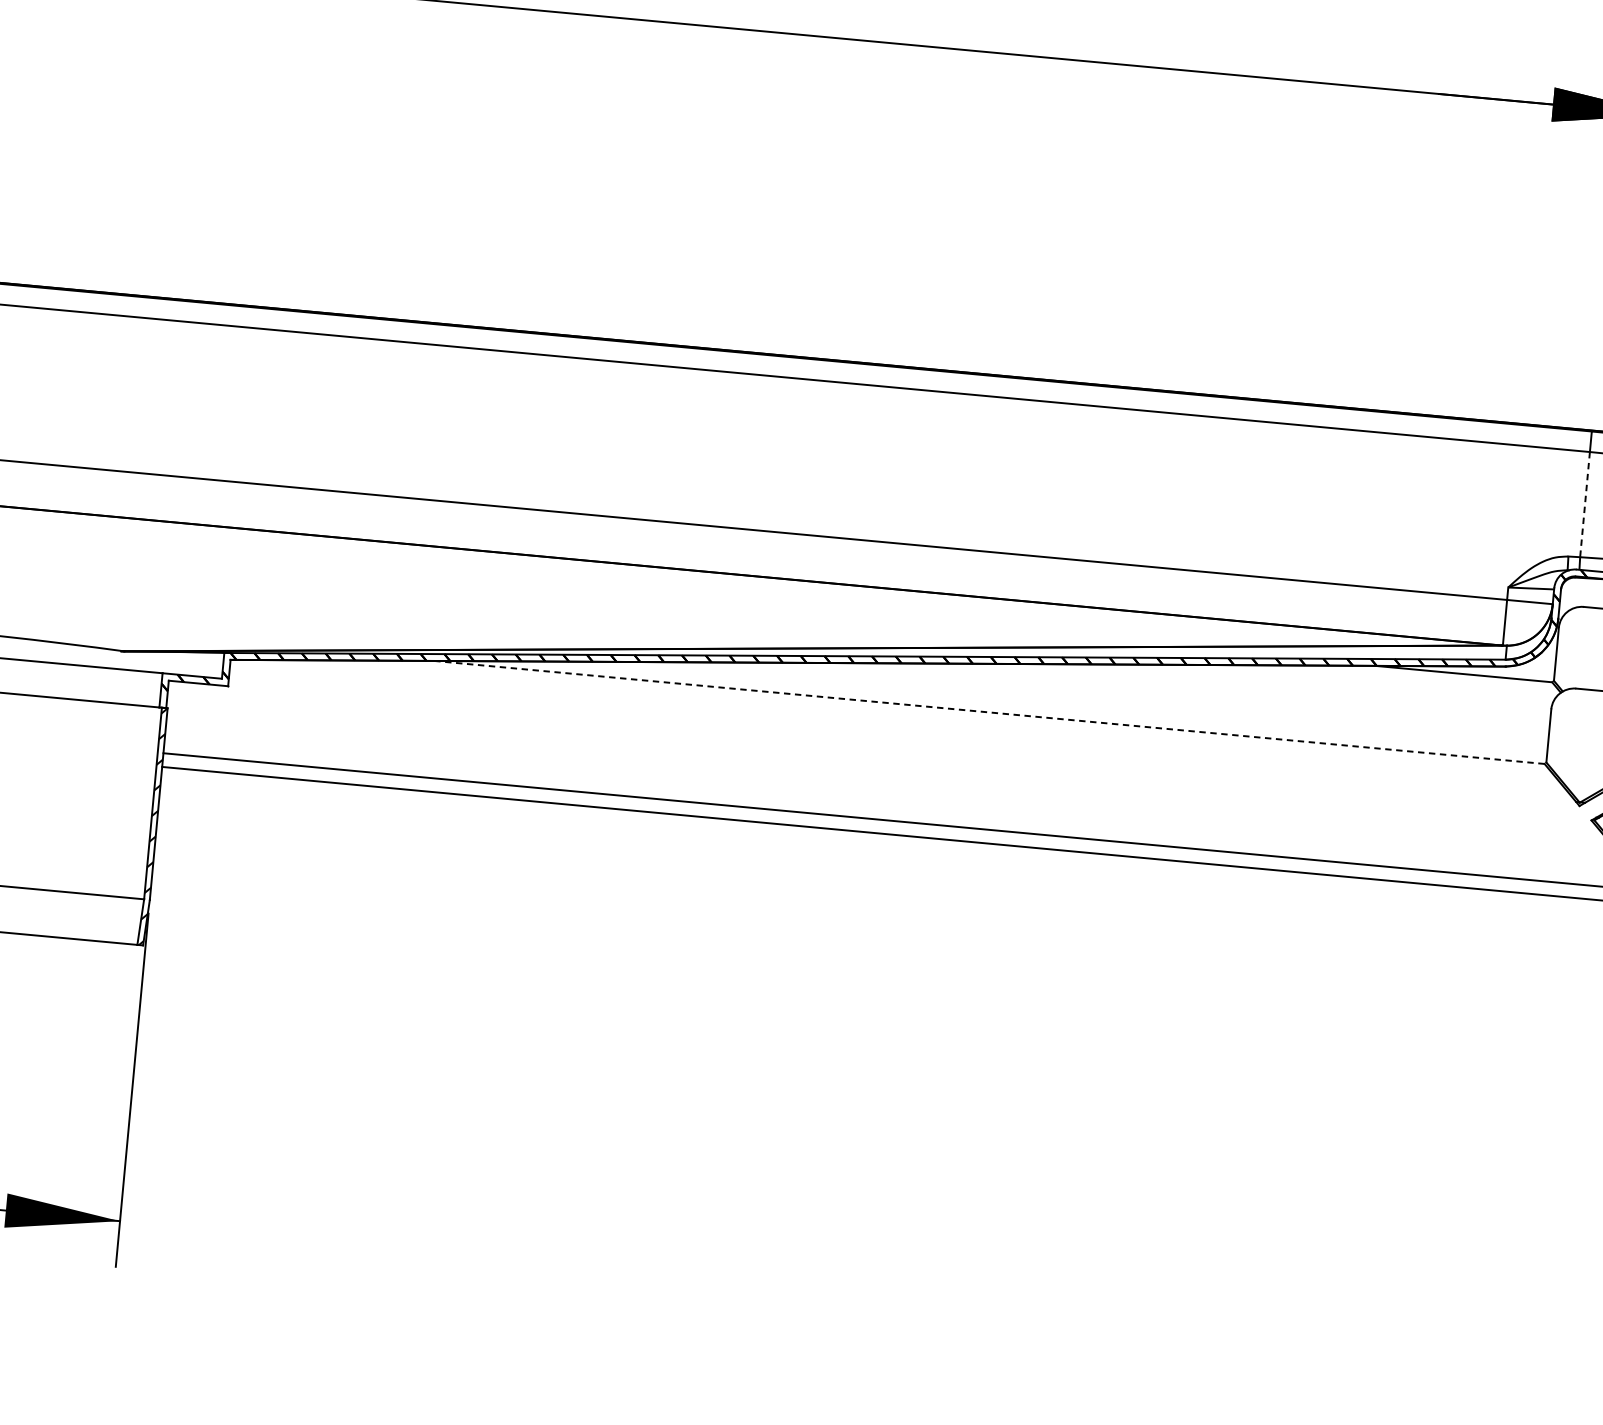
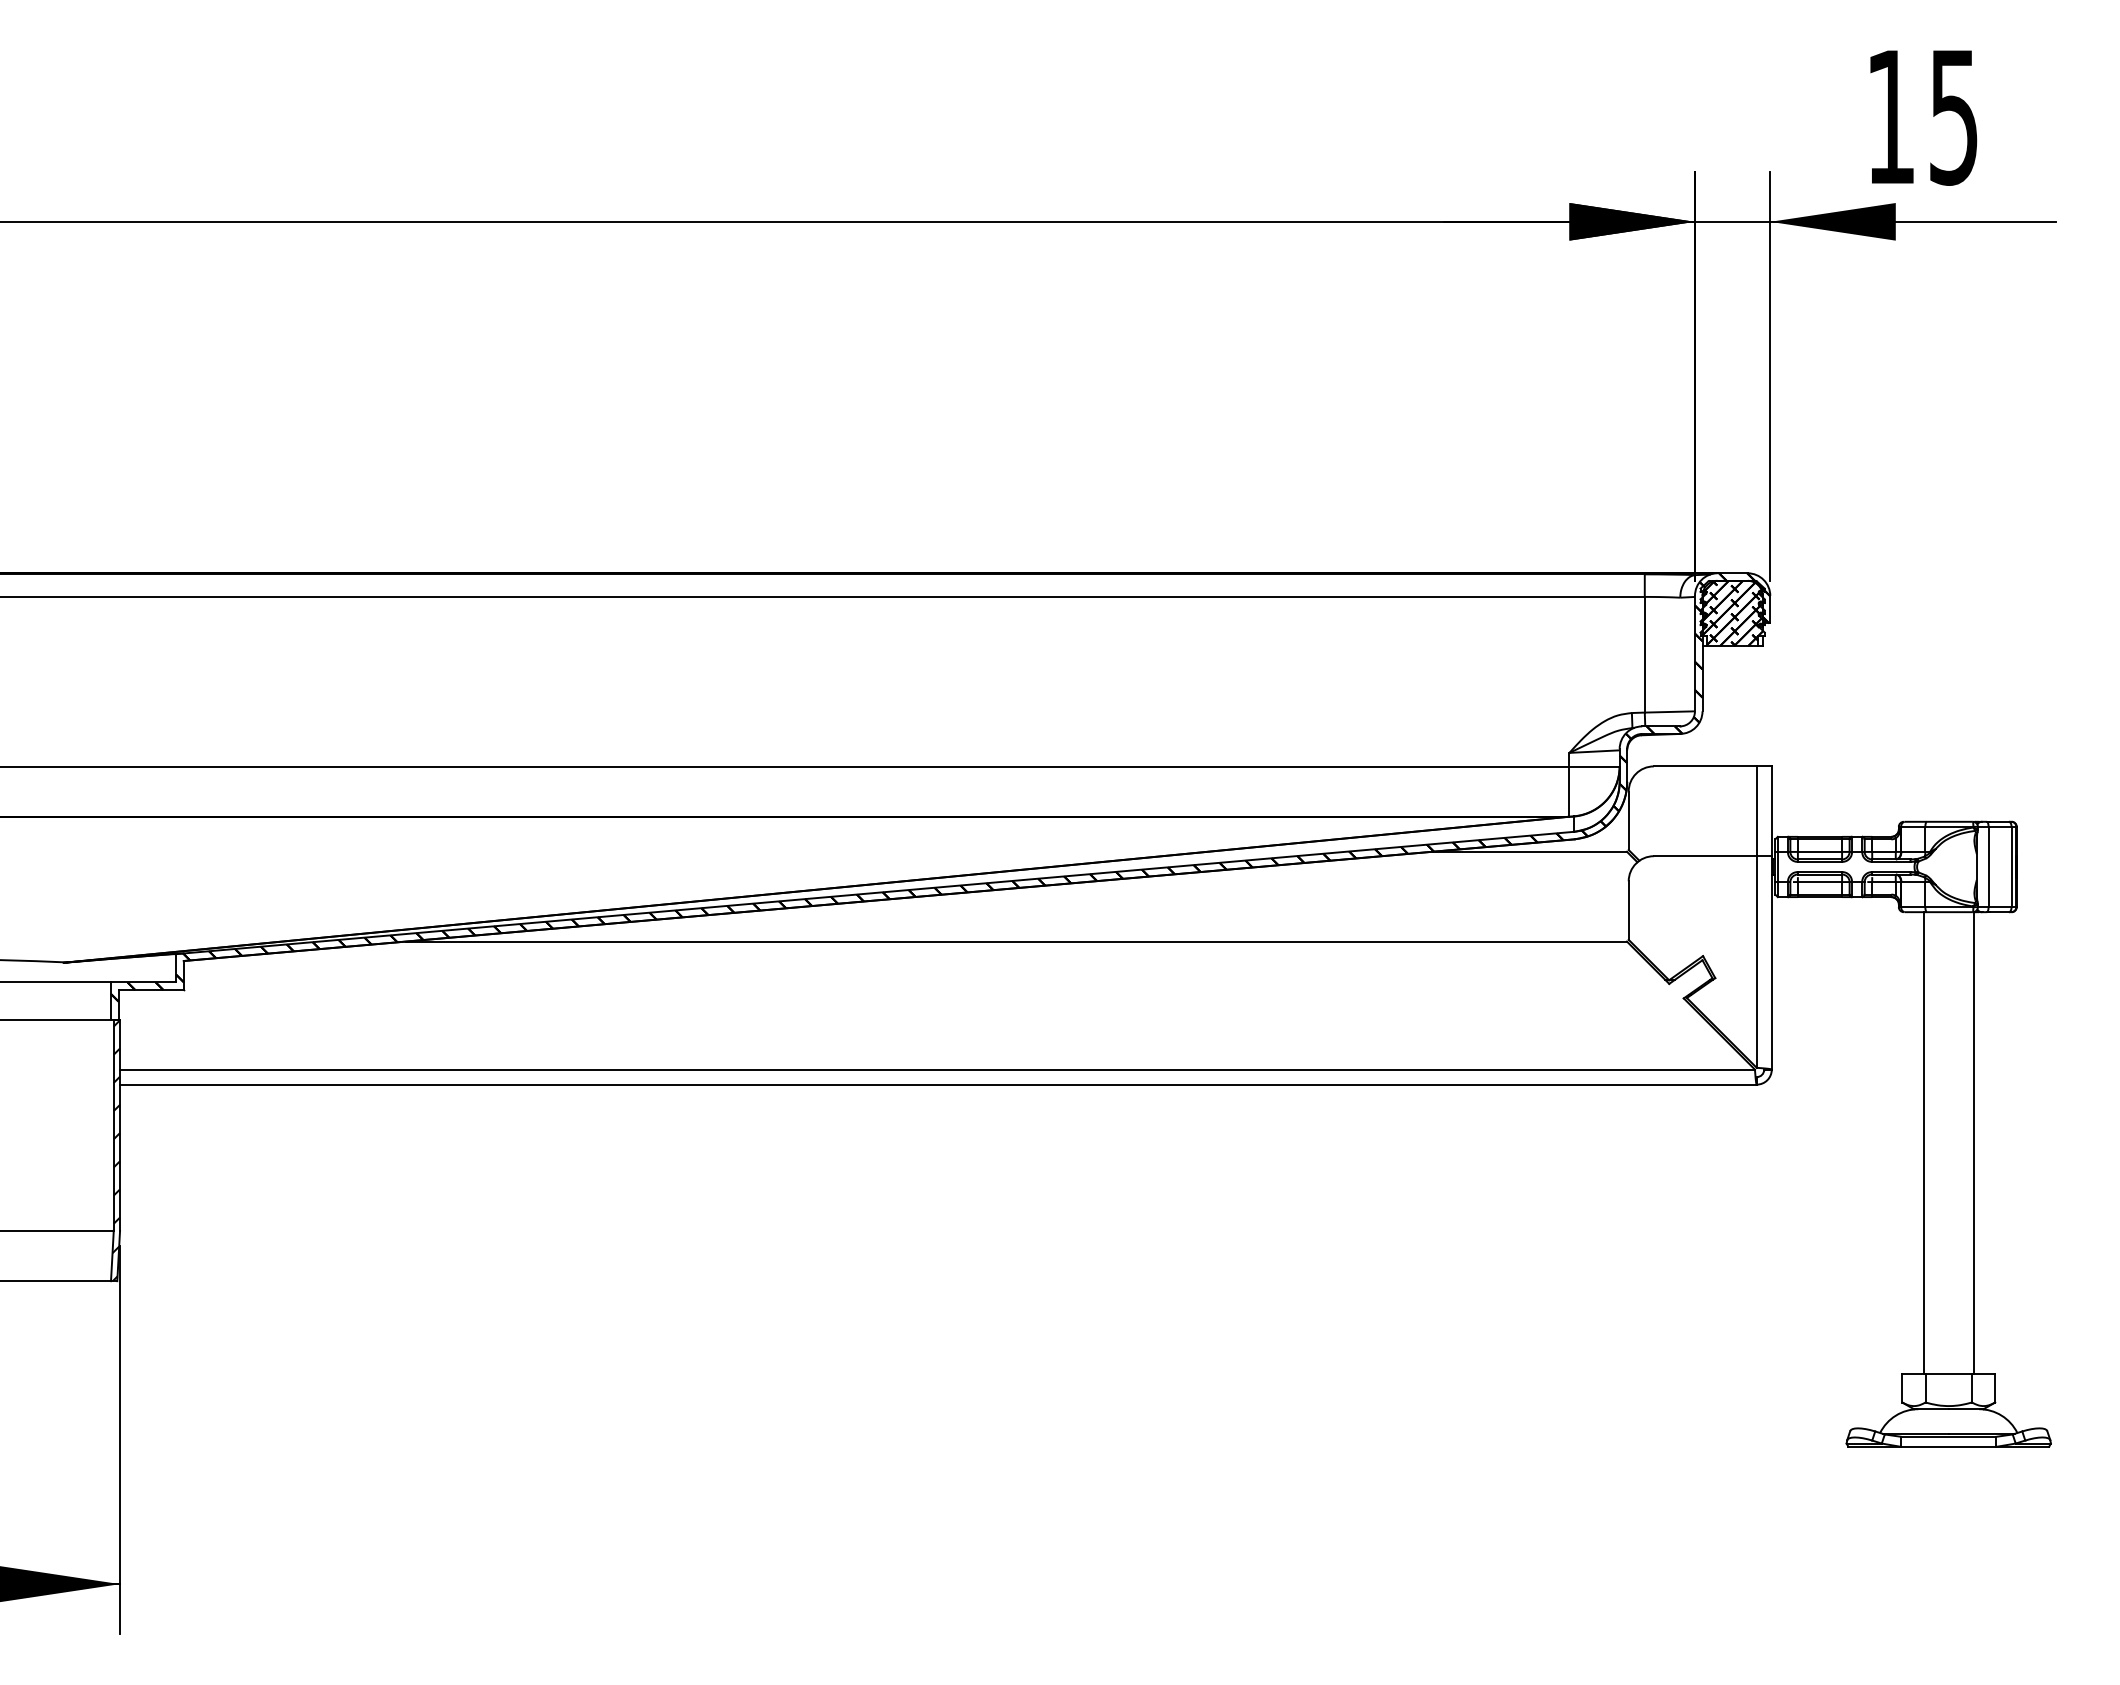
line: (1584, 504) -> (1644, 654), dashed -> solid
line: (989, 712) -> (1016, 941), dashed -> solid

